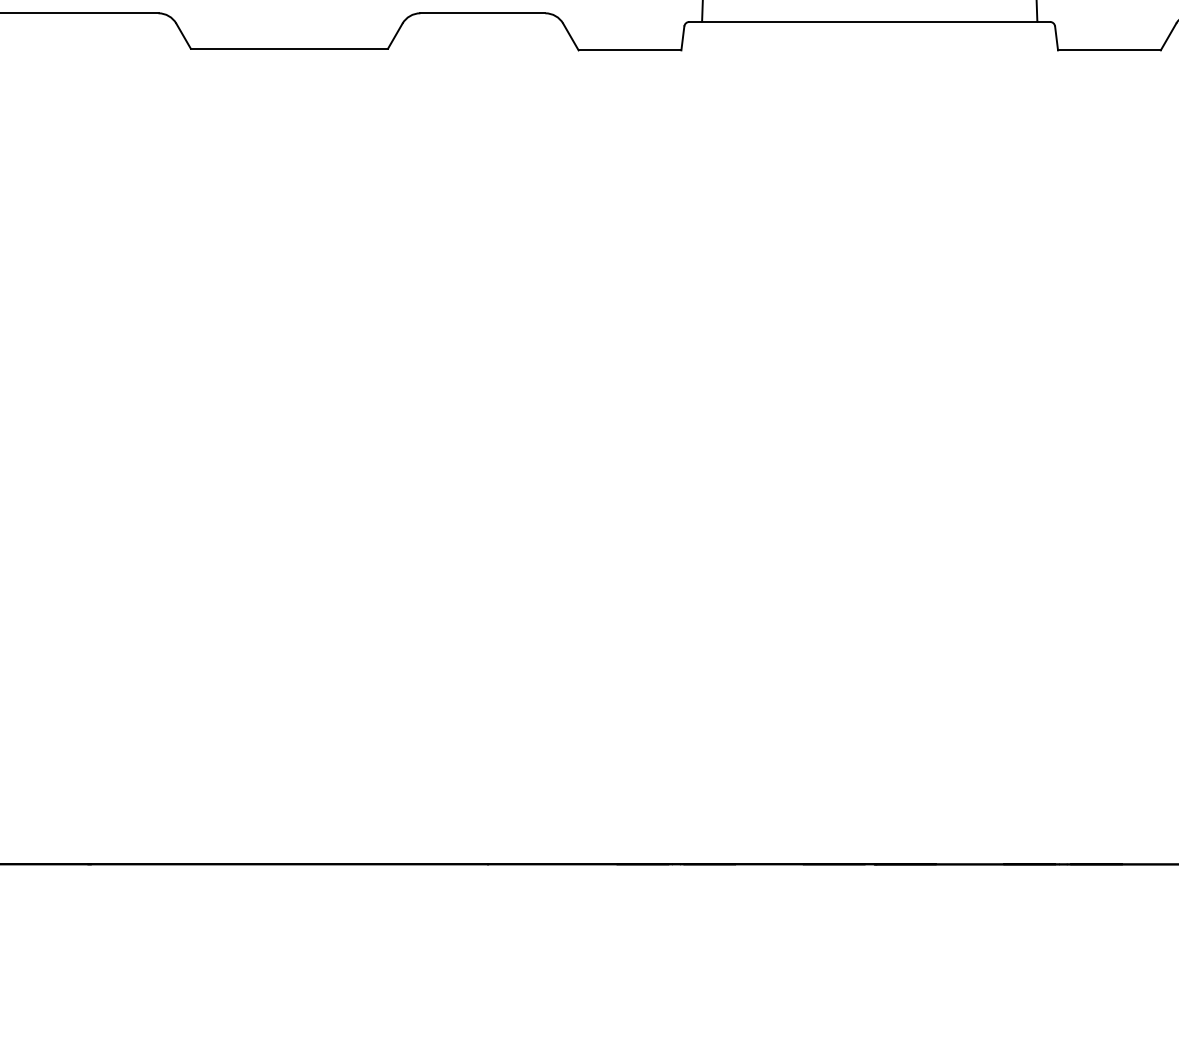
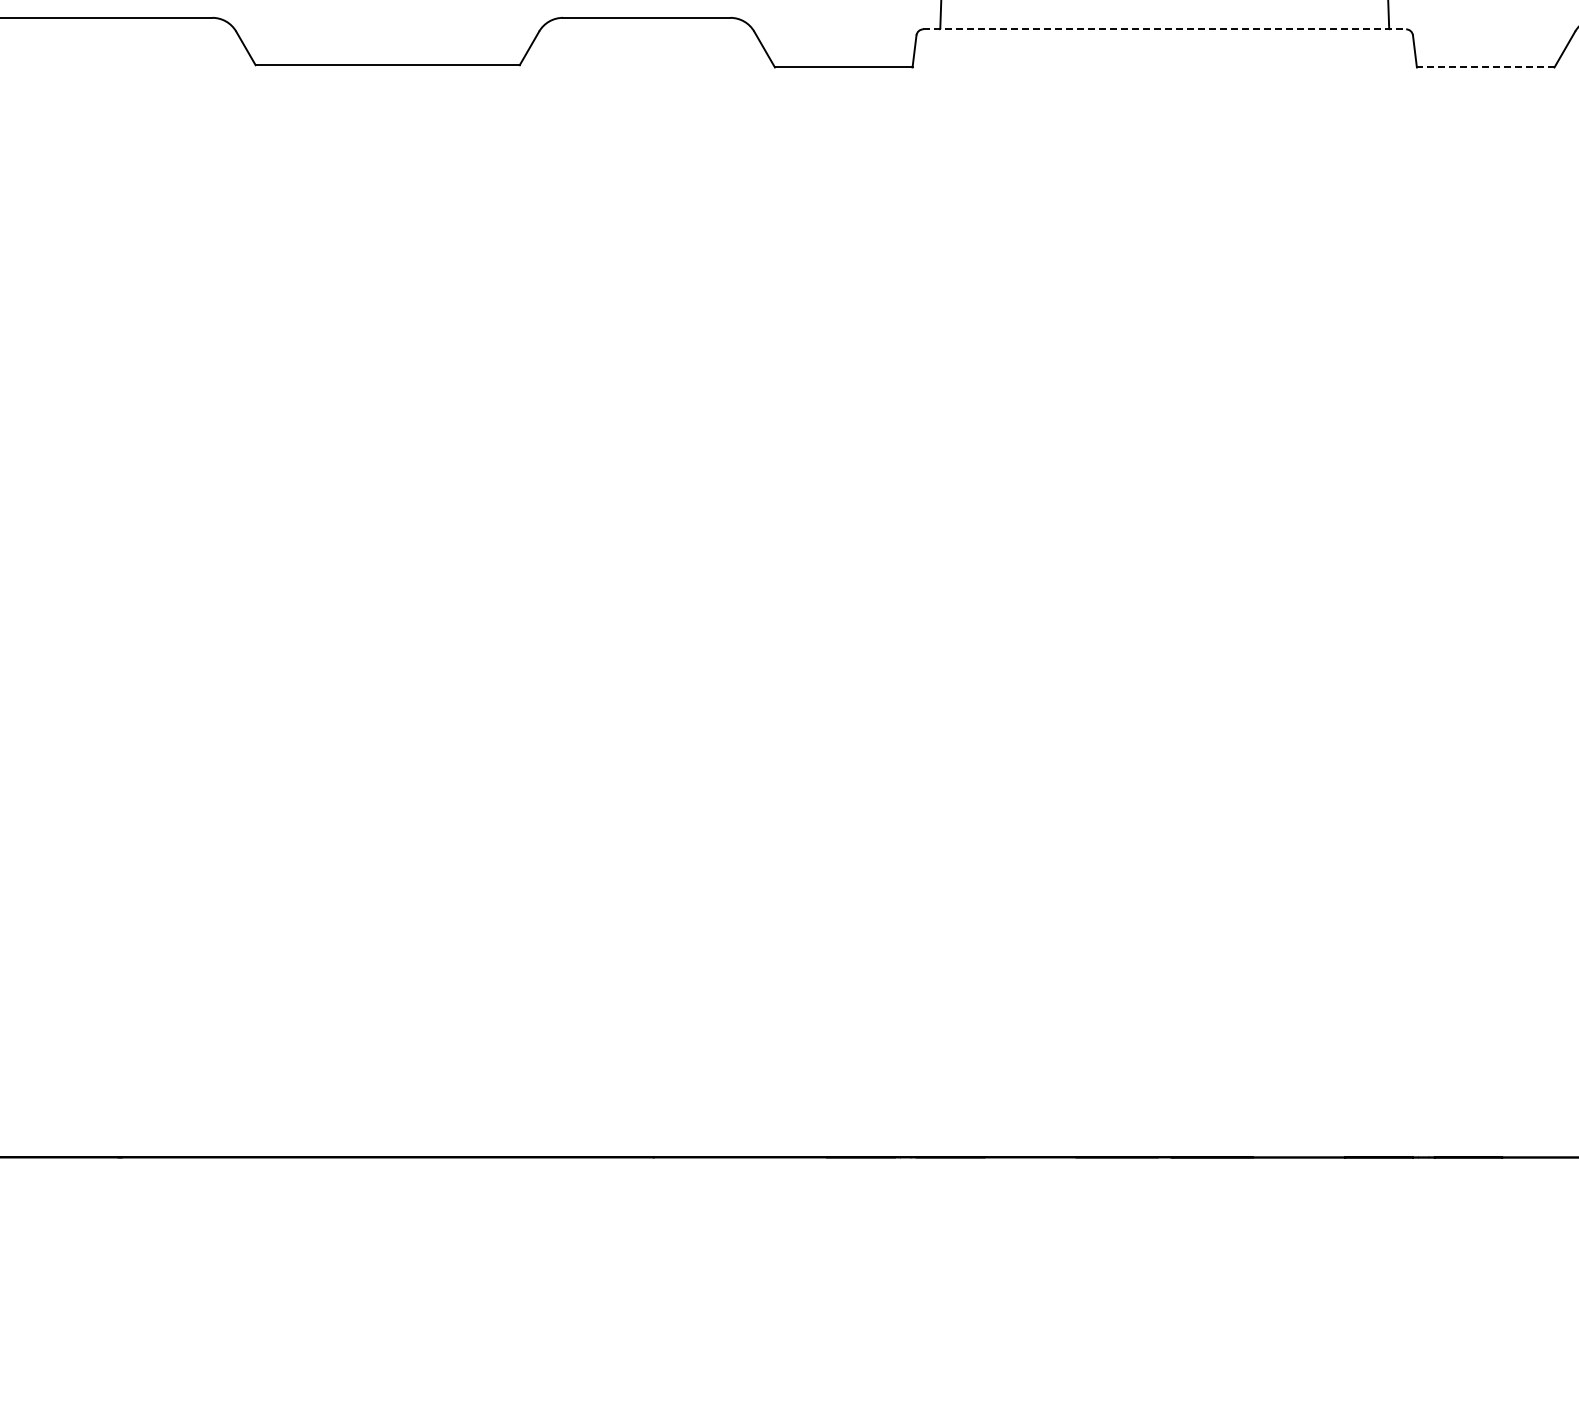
line: (870, 22) -> (1165, 29), solid -> dashed
line: (1109, 50) -> (1485, 67), solid -> dashed

